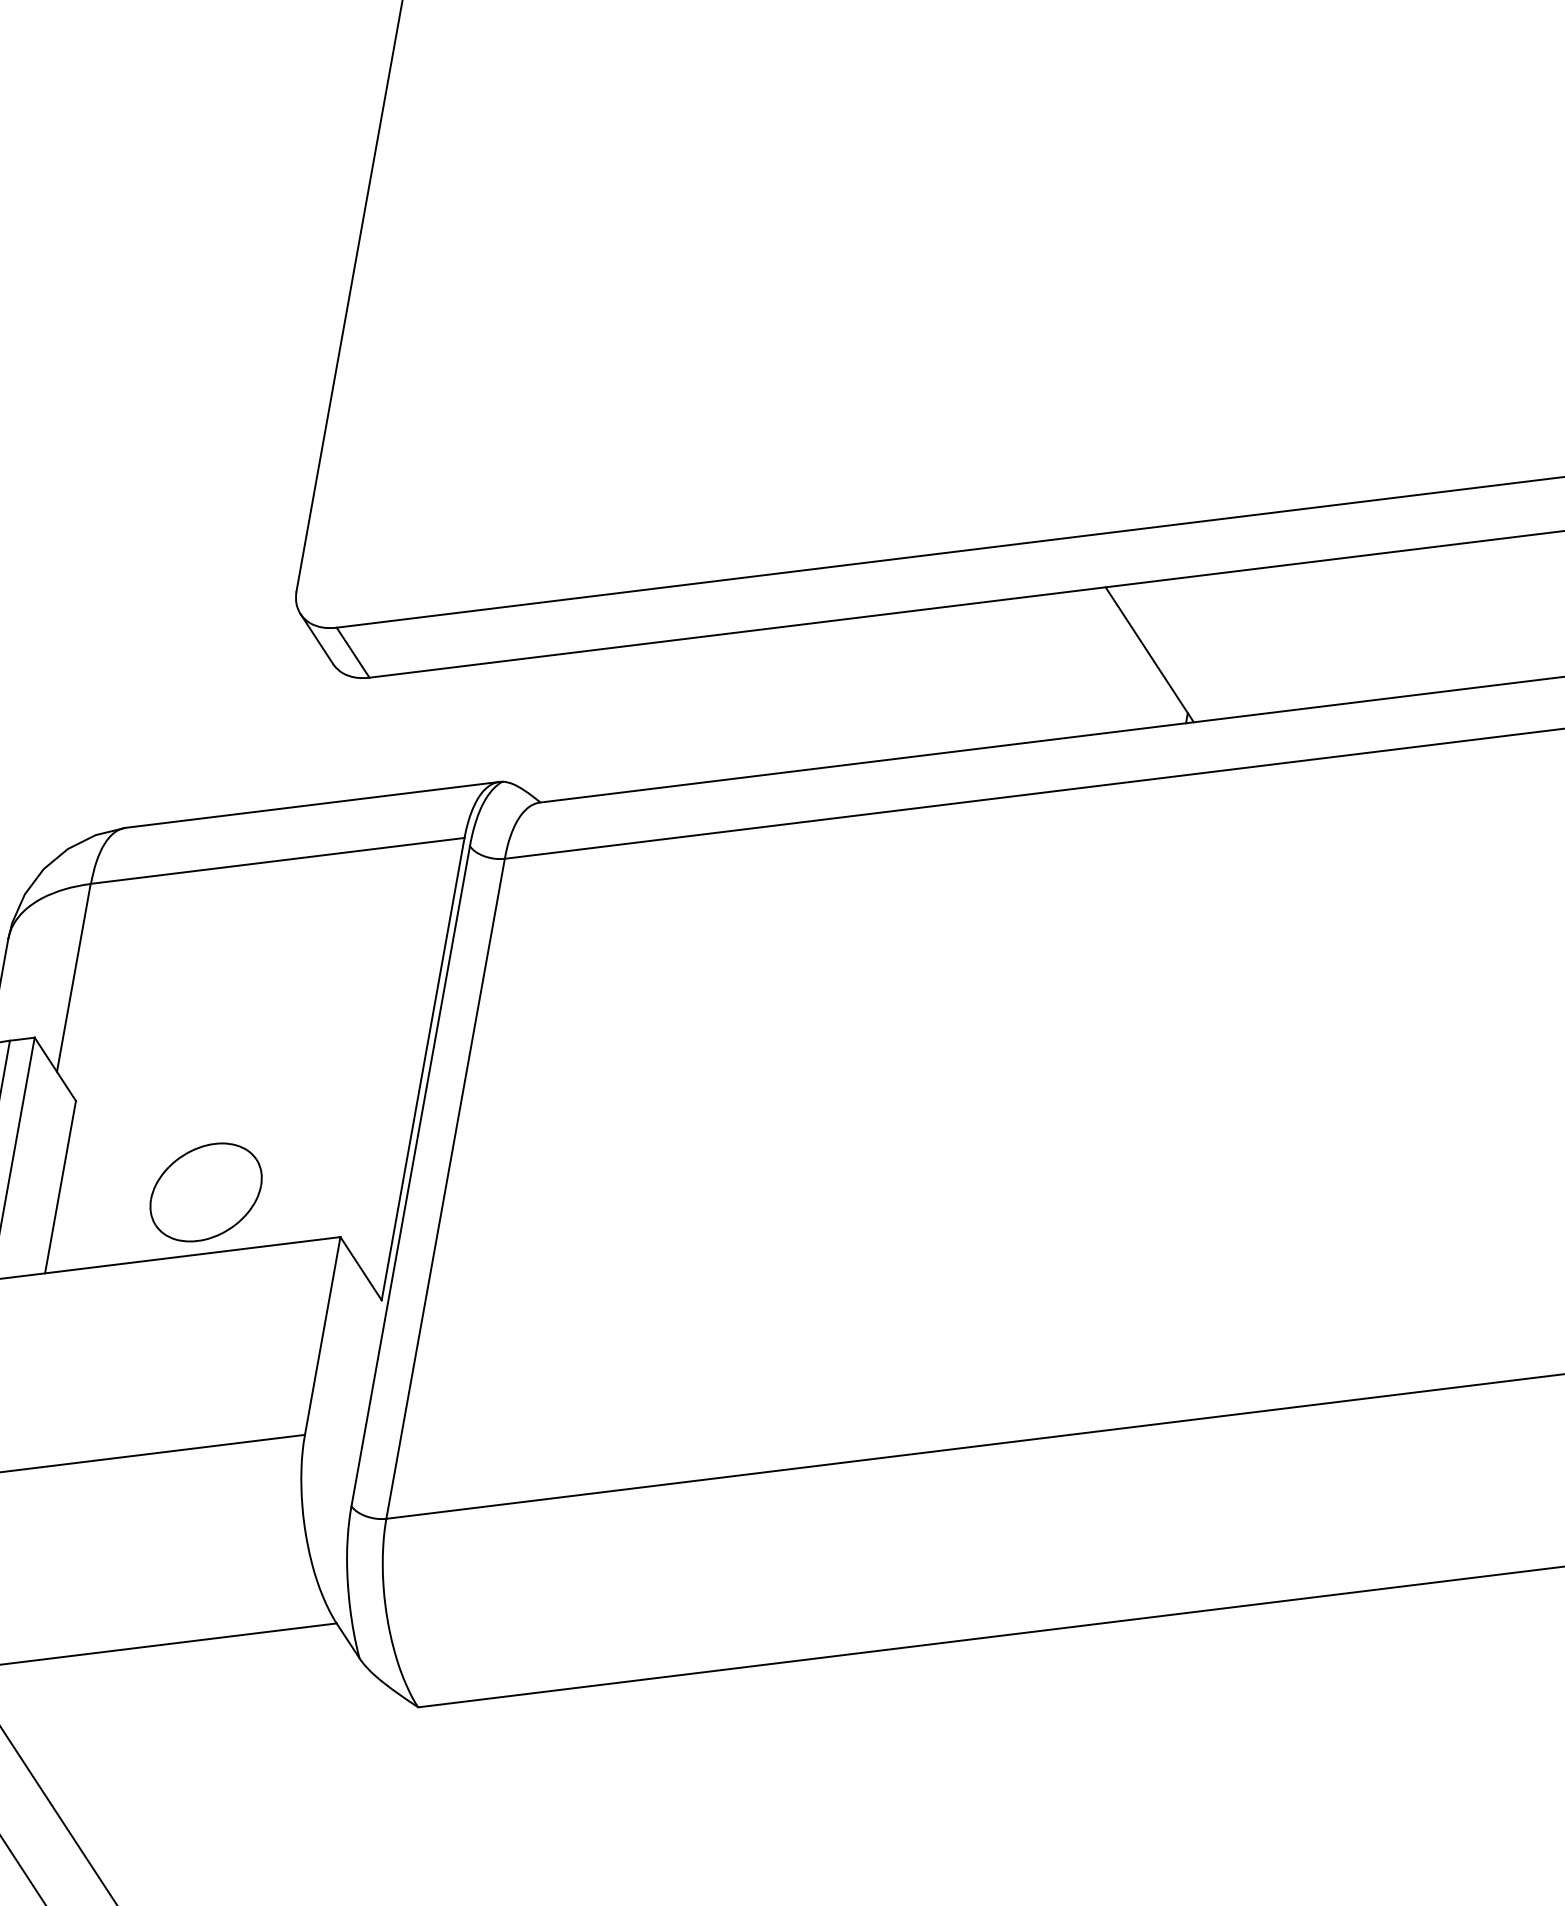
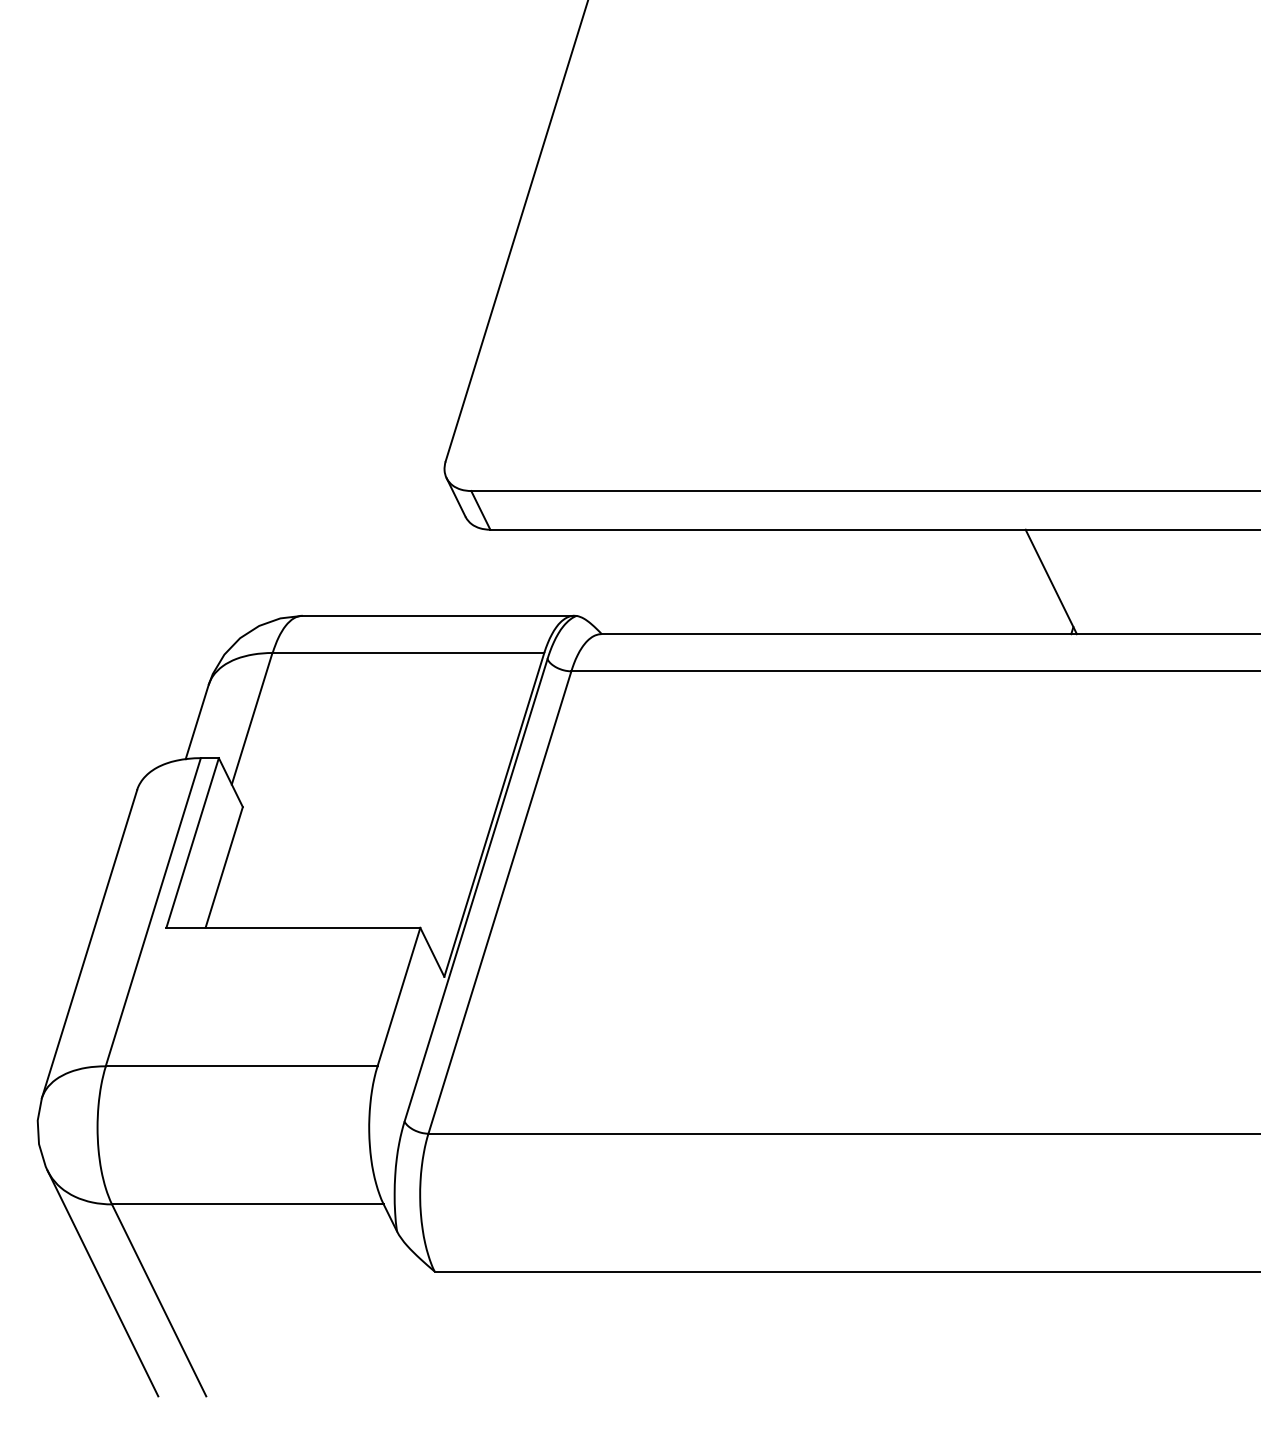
part: (205, 1191) -> (327, 883), removed

